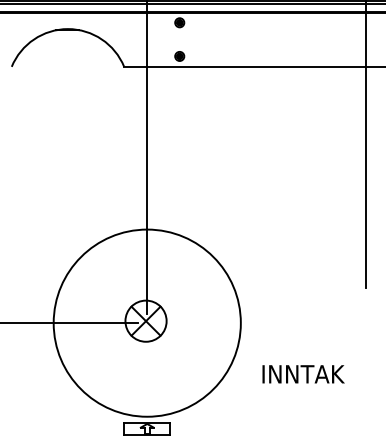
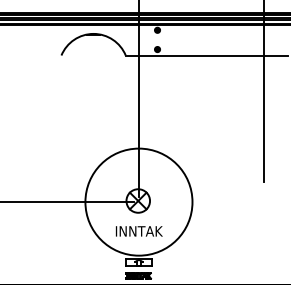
text: (302, 374) -> (138, 231), moved

